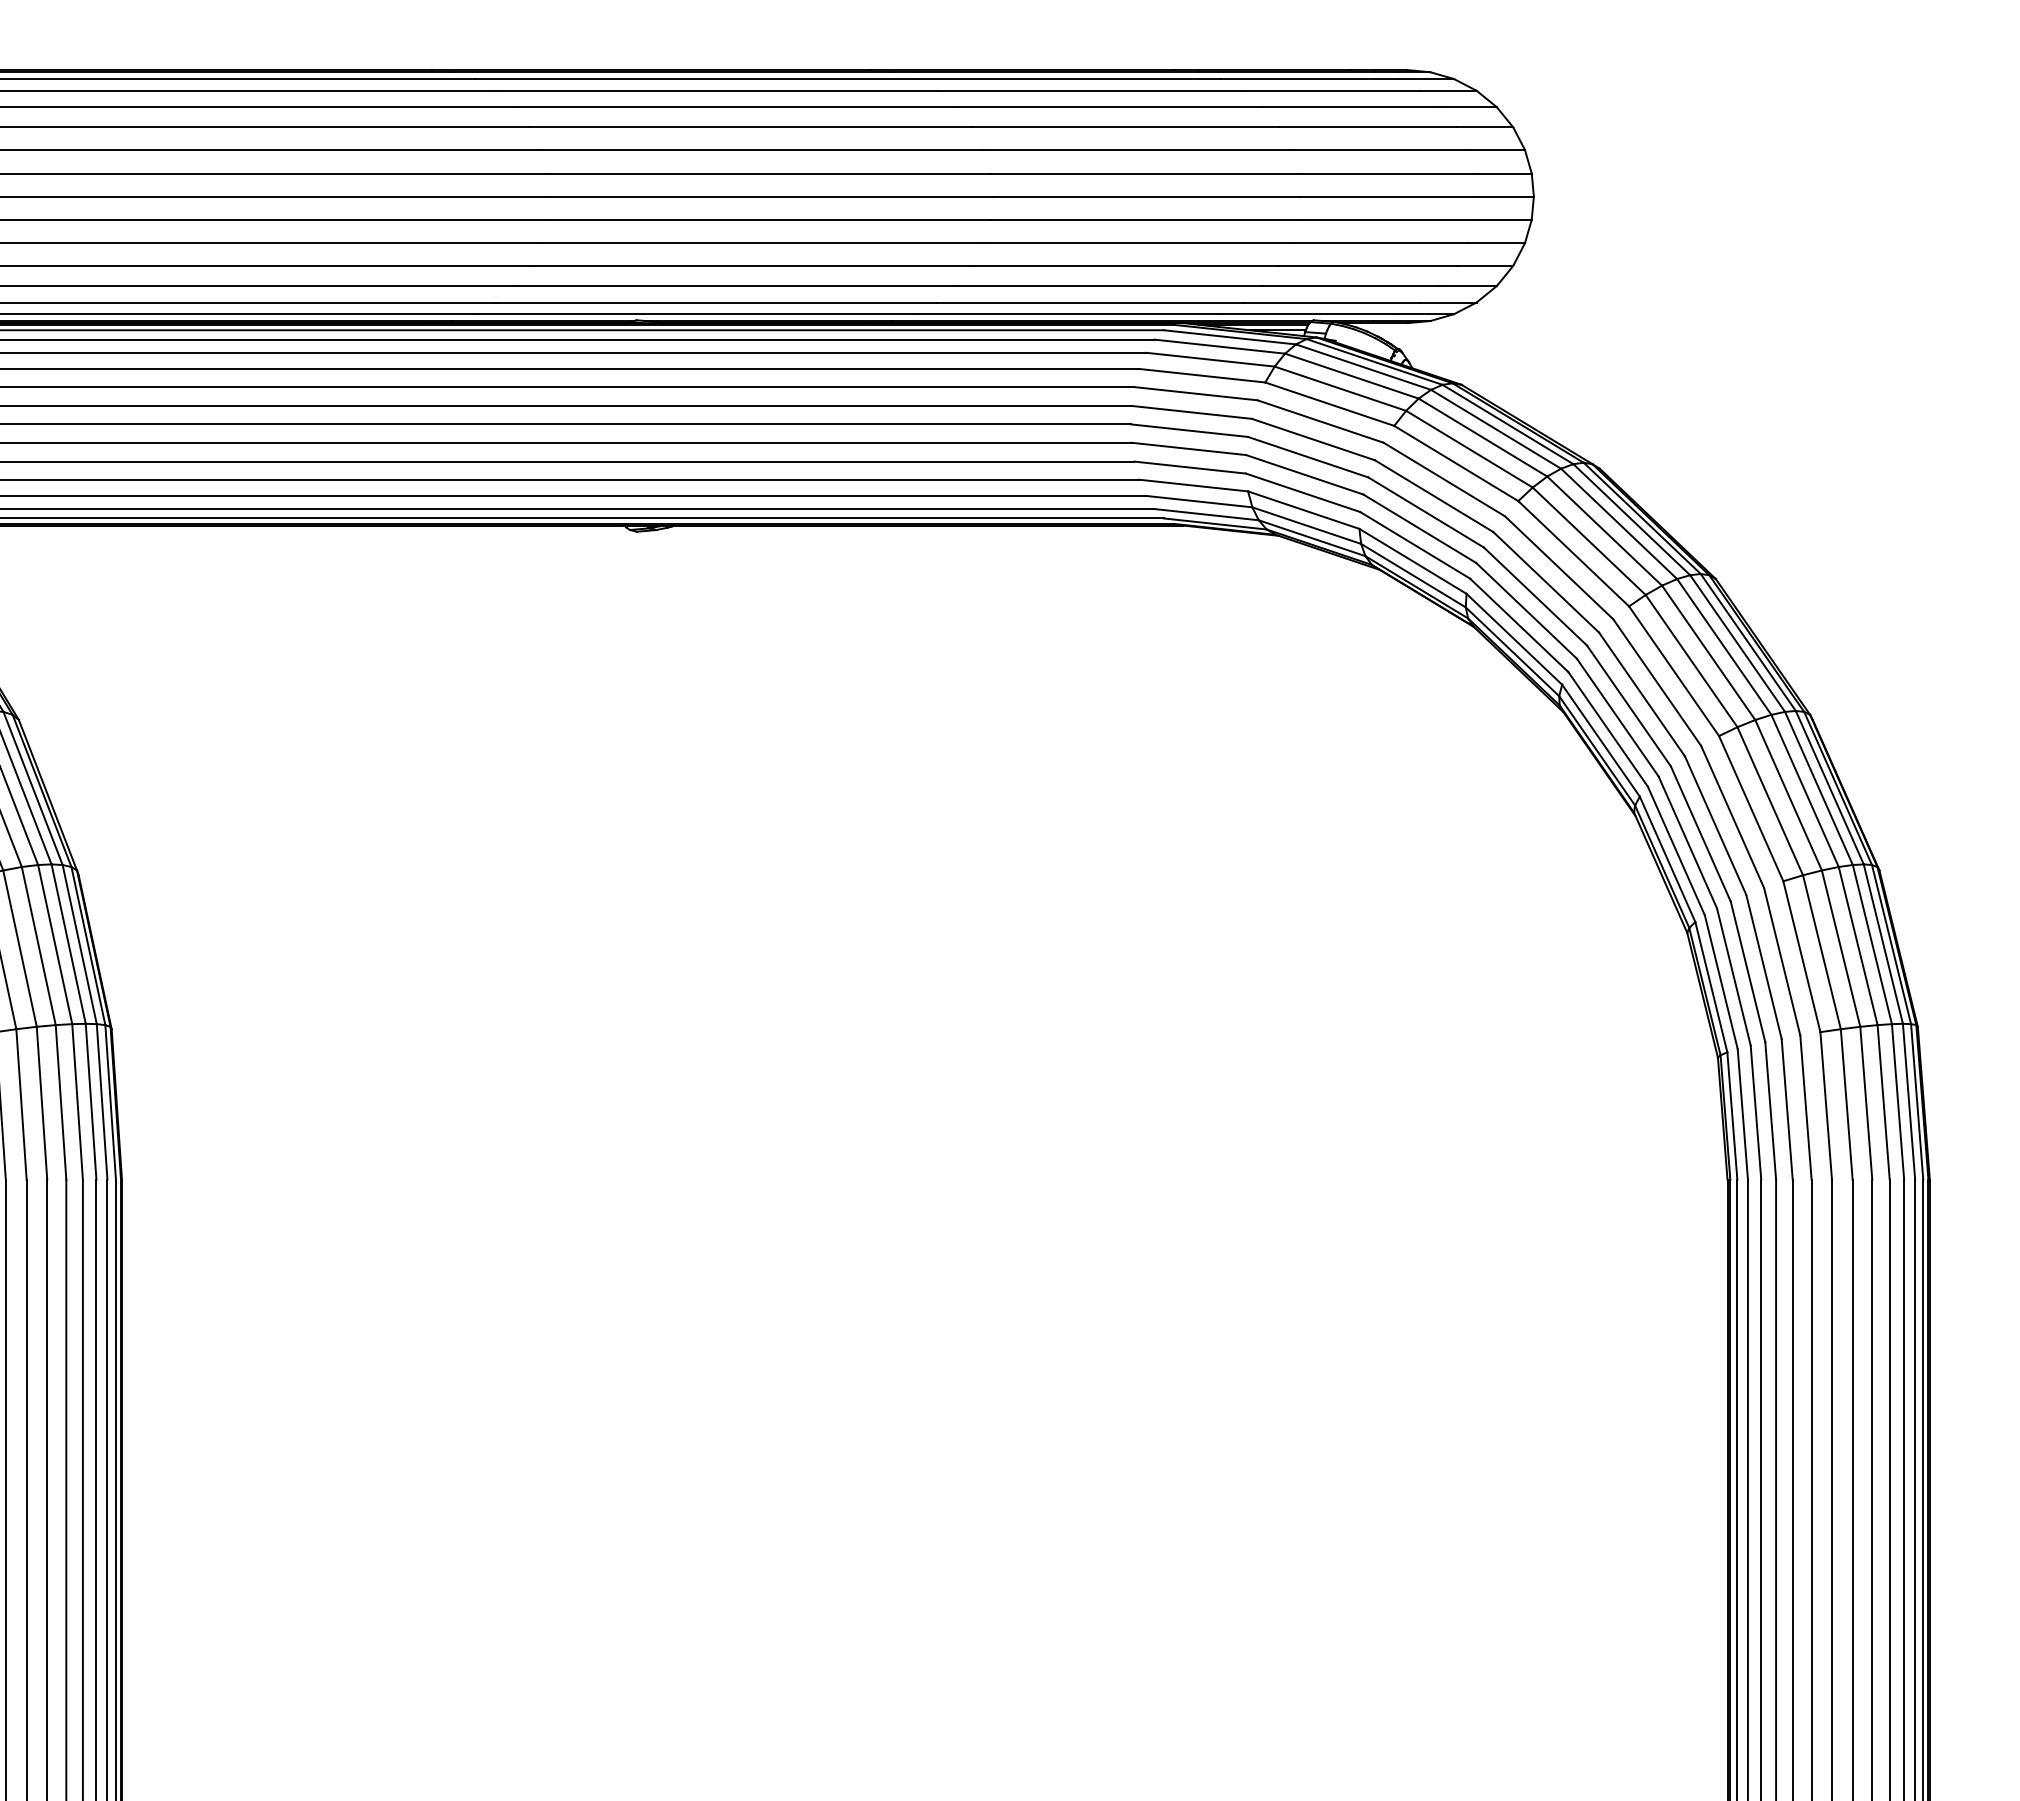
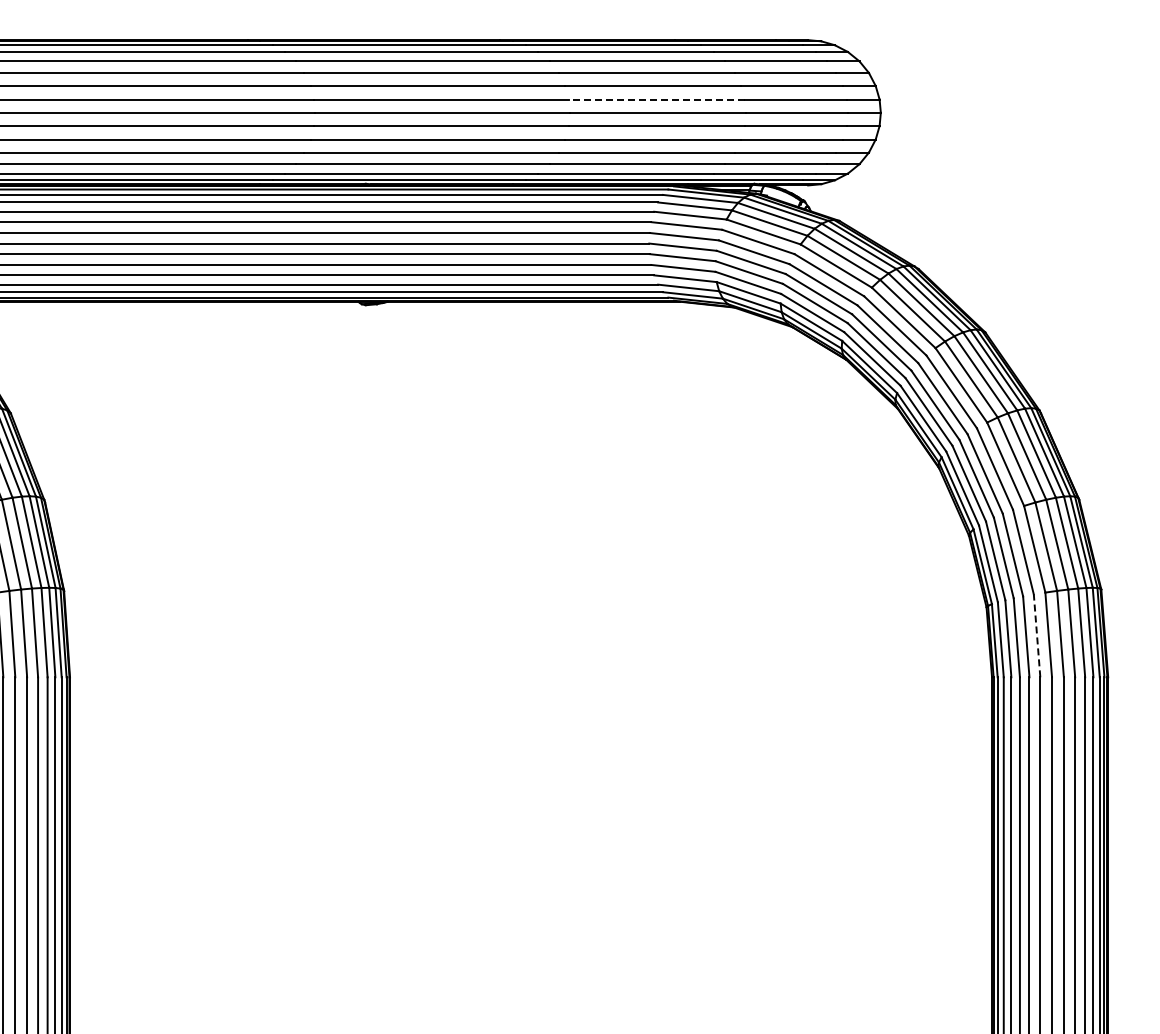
line: (1143, 173) -> (656, 99), solid -> dashed
line: (1806, 1106) -> (1037, 635), solid -> dashed

